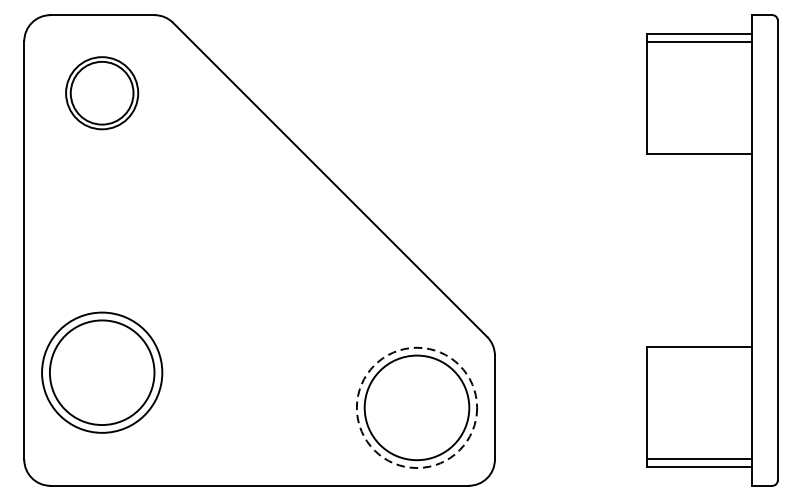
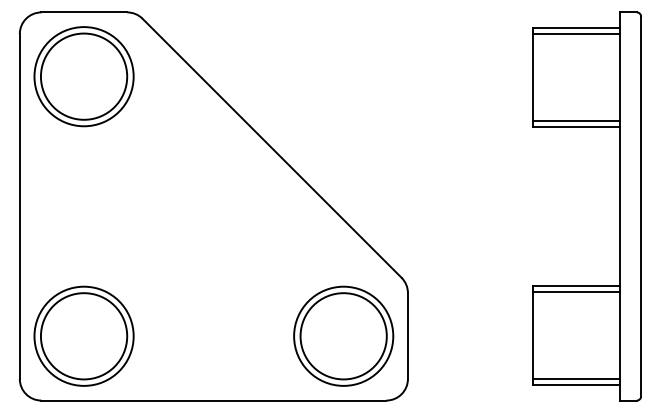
part: (101, 92) -> (83, 76), size x1.67
line: (699, 146) -> (576, 120), added
line: (699, 354) -> (576, 292), added
part: (101, 371) -> (83, 335), moved
circle: (416, 406) -> (343, 335), dashed -> solid

